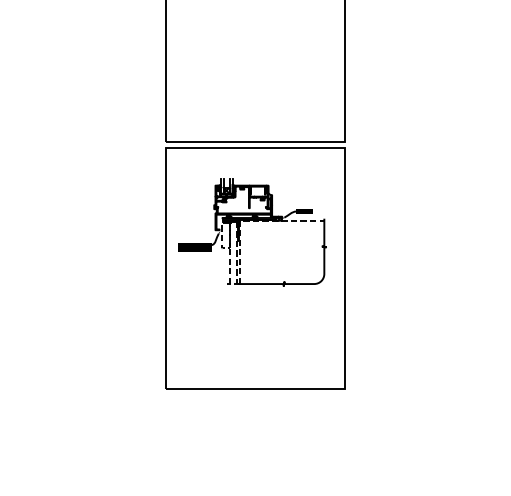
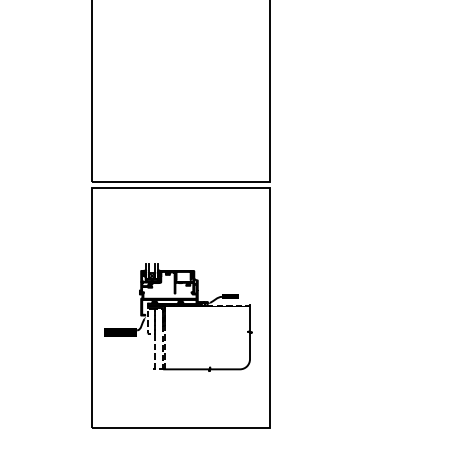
part: (253, 221) -> (179, 306), moved

